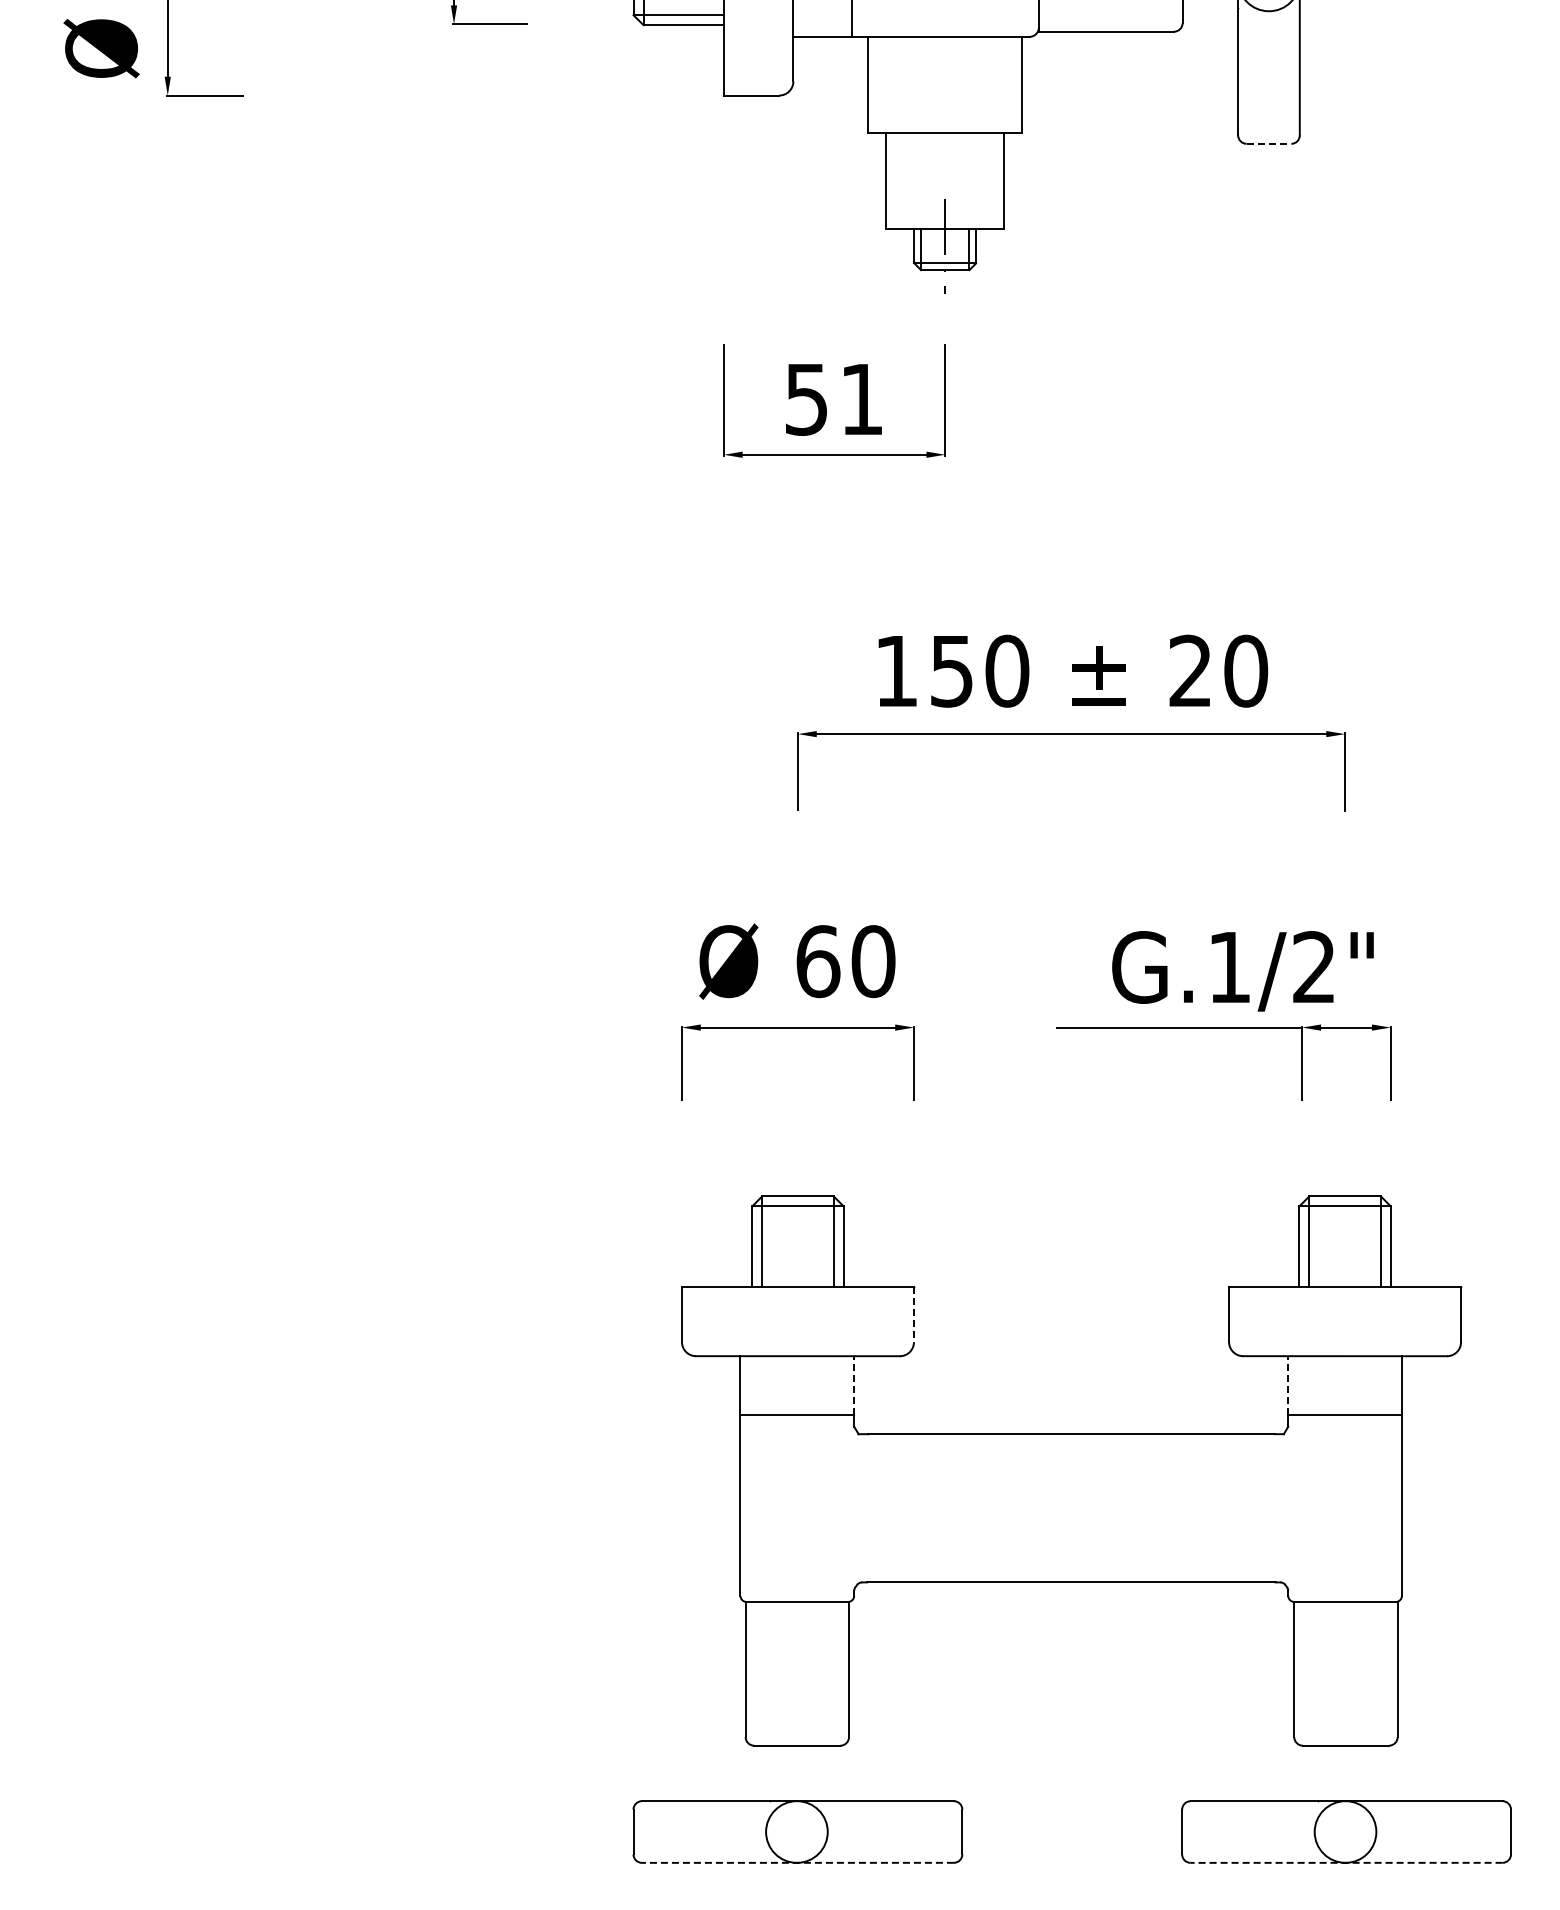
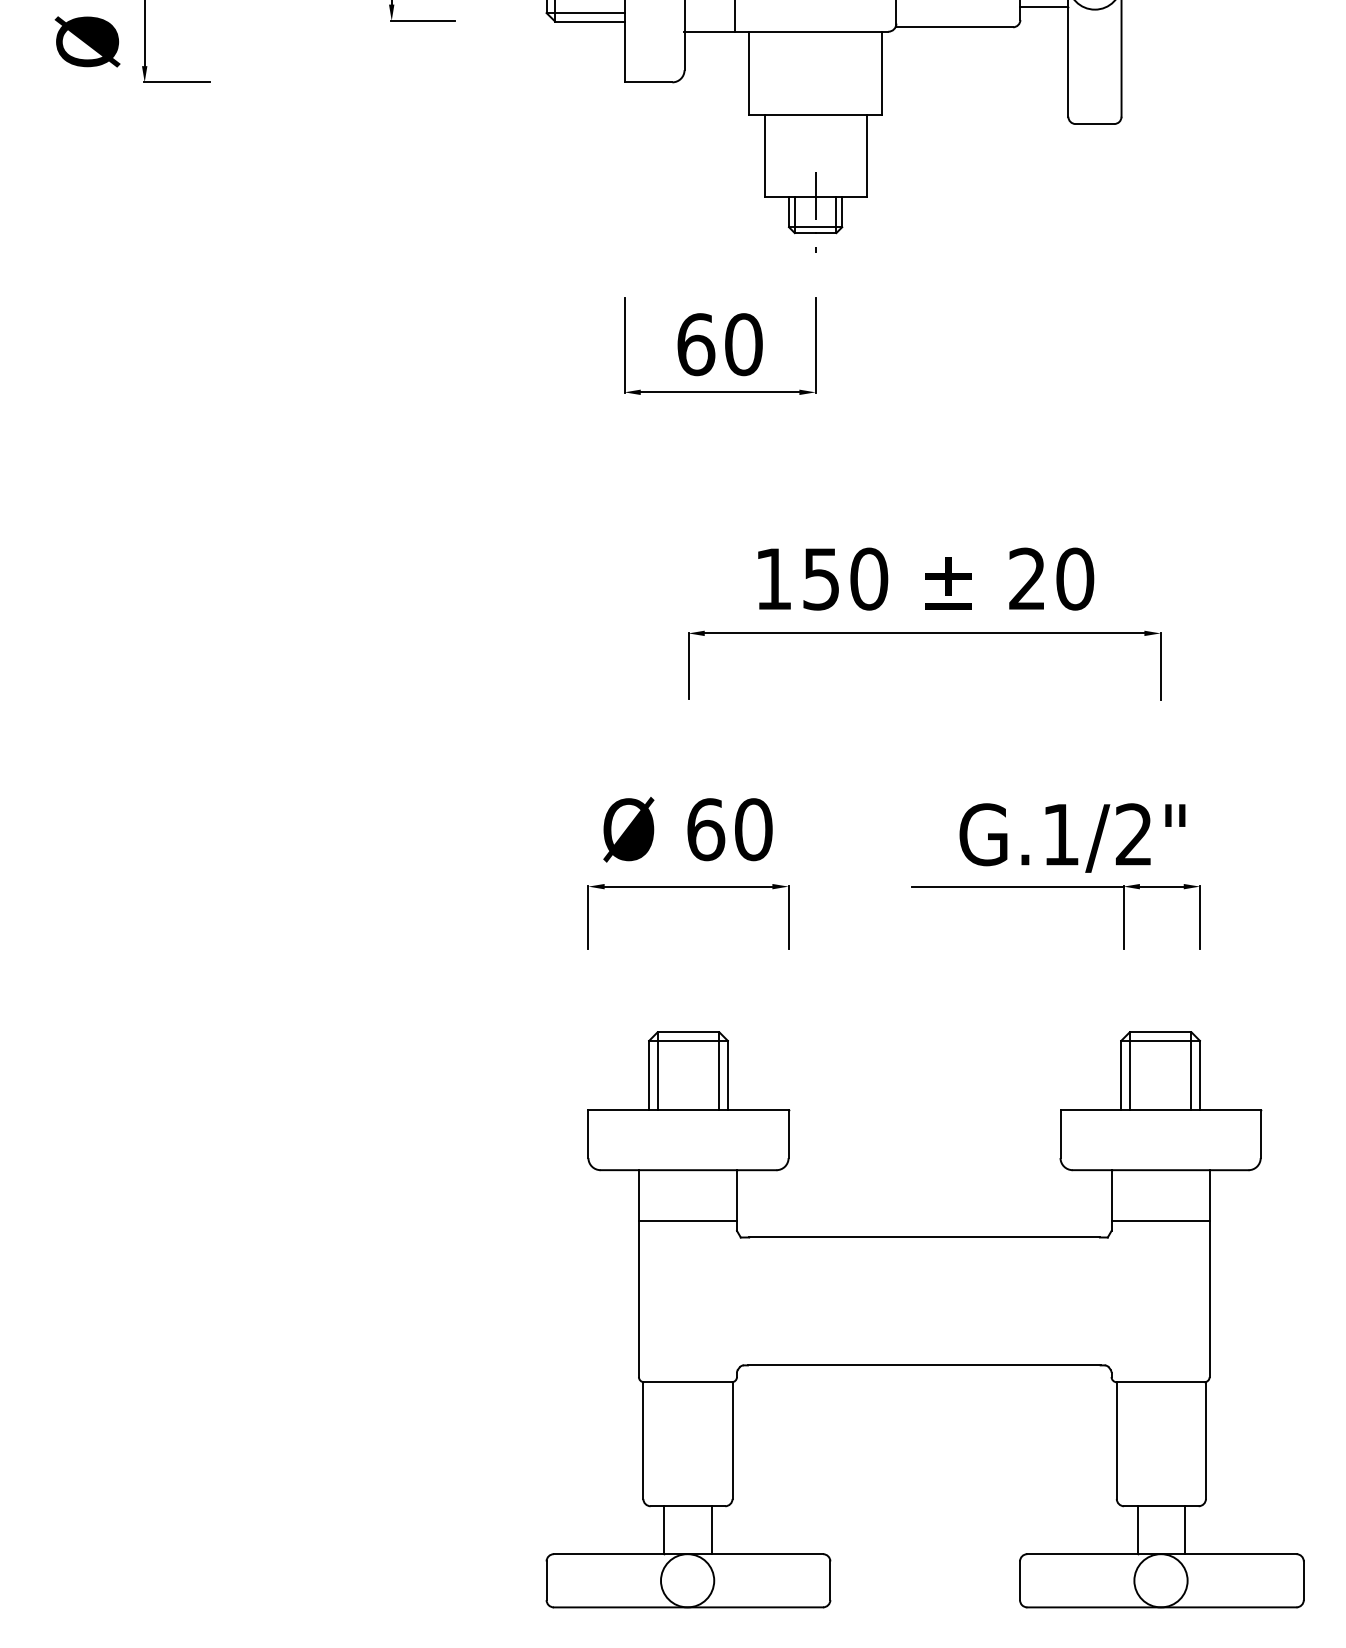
line: (1210, 7) -> (1044, 6), added
line: (1269, 143) -> (1095, 123), dashed -> solid
text: (834, 399) -> (720, 344), 51 -> 60
line: (913, 1314) -> (788, 1134), dashed -> solid
line: (854, 1384) -> (737, 1194), dashed -> solid
line: (1288, 1384) -> (1111, 1194), dashed -> solid
line: (769, 1773) -> (663, 1530), added
line: (825, 1773) -> (712, 1530), added
line: (1318, 1773) -> (1137, 1530), added
line: (1373, 1773) -> (1185, 1530), added
line: (797, 1862) -> (688, 1607), dashed -> solid
line: (1346, 1862) -> (1161, 1607), dashed -> solid

